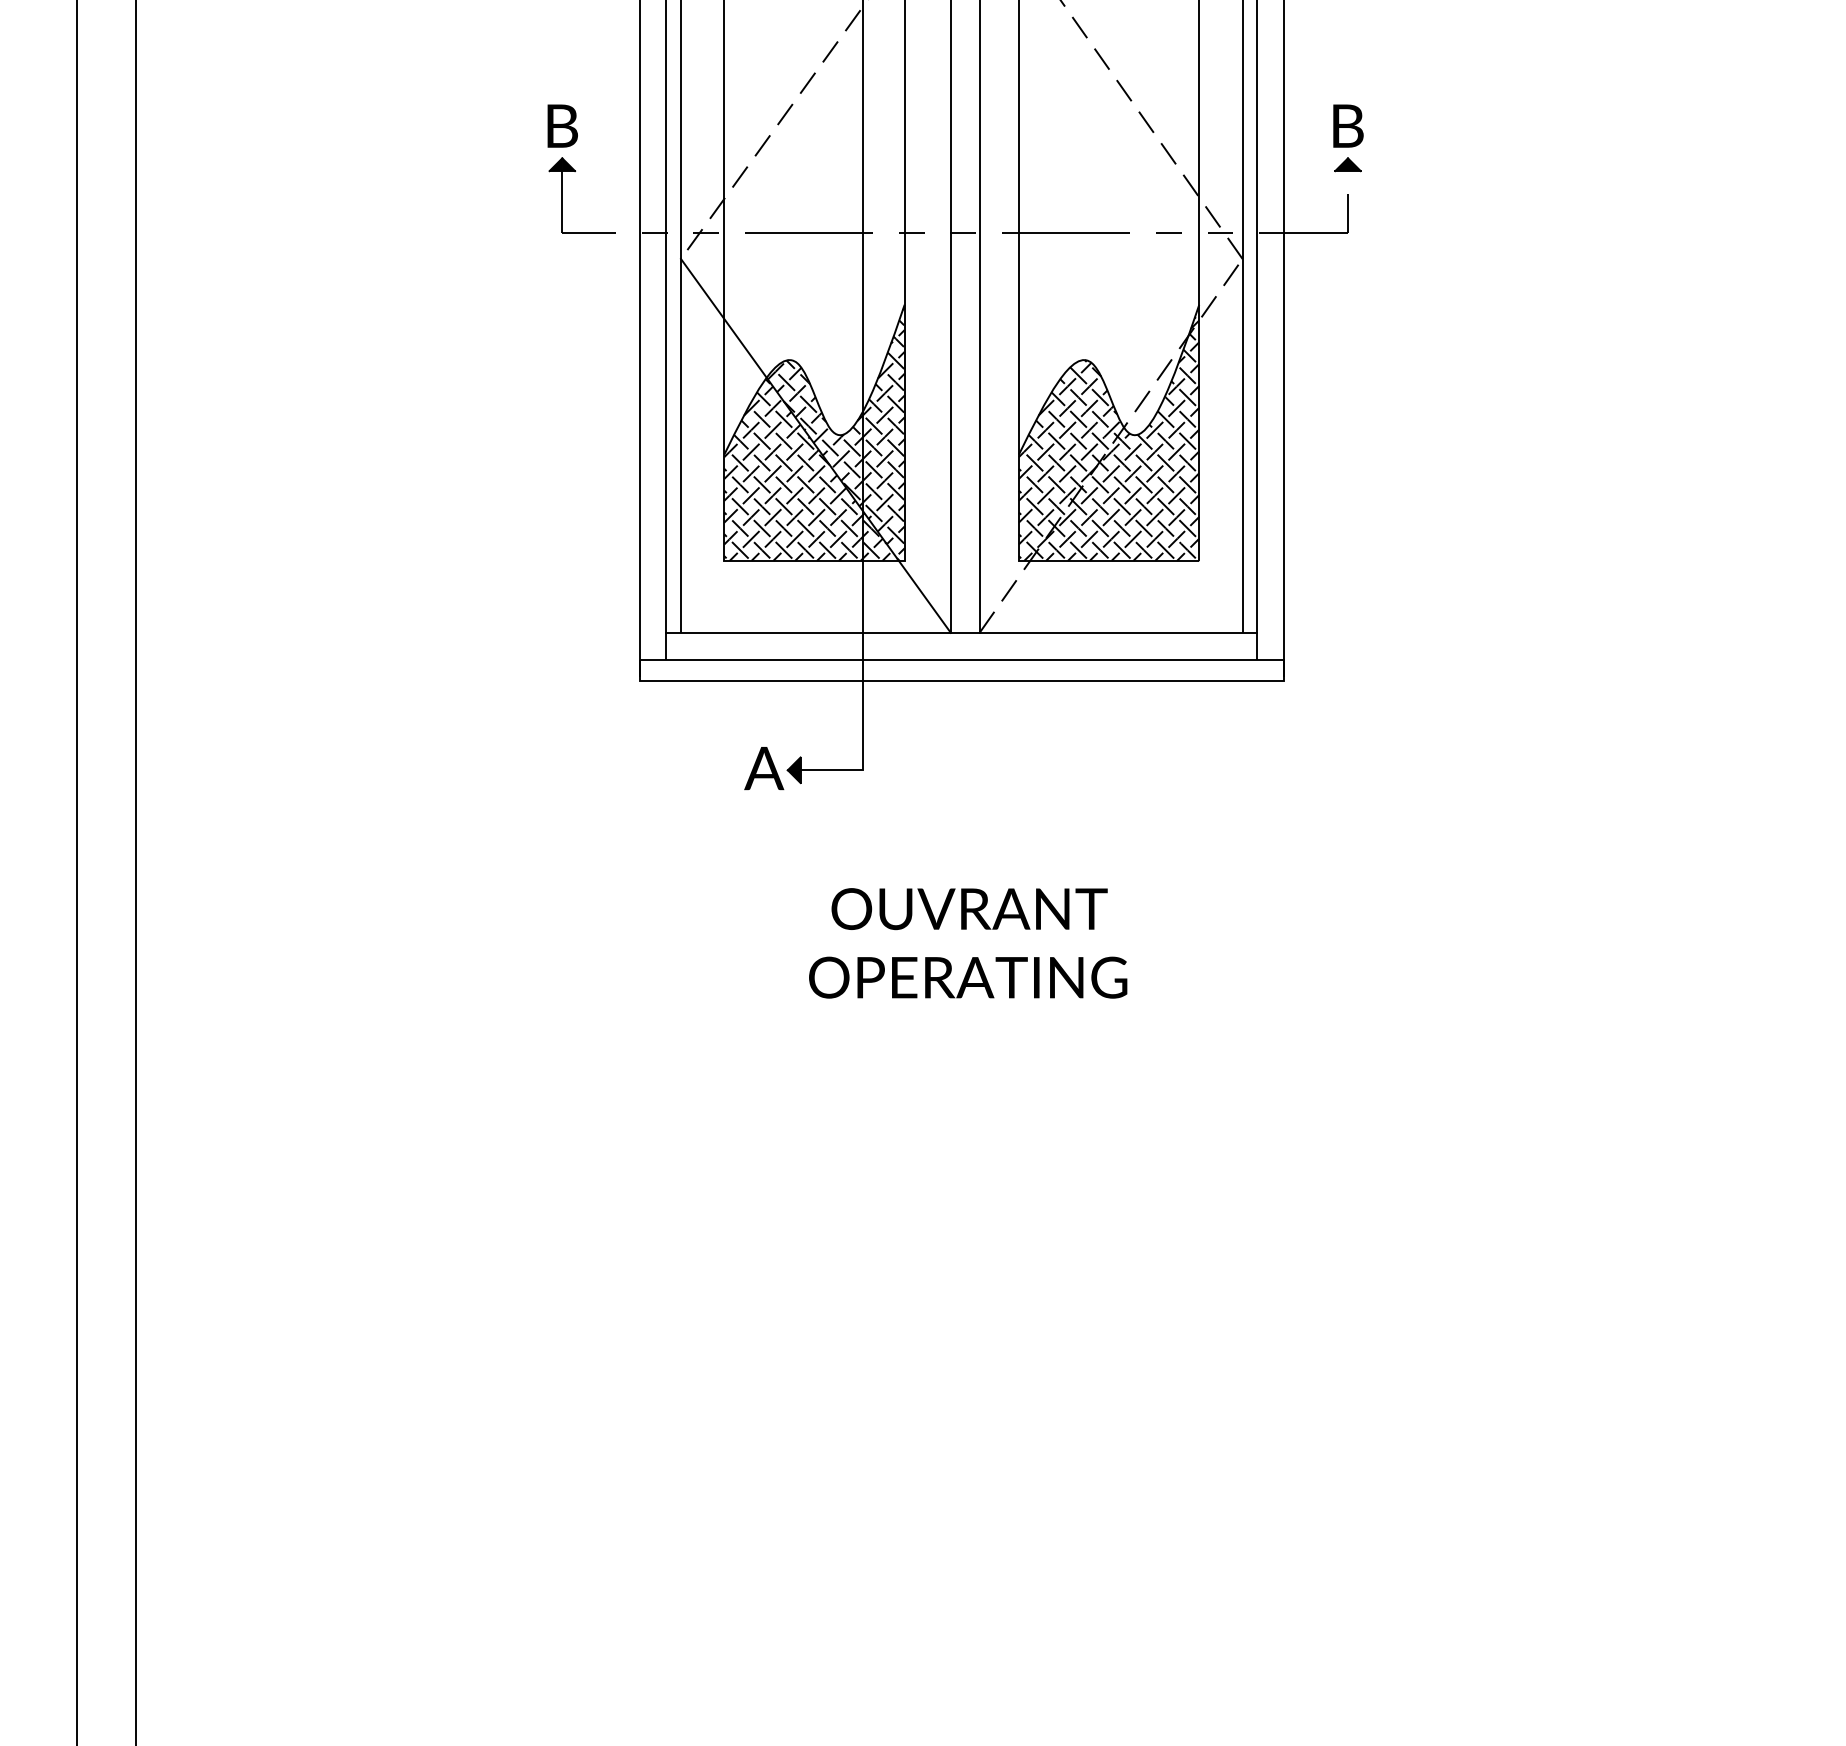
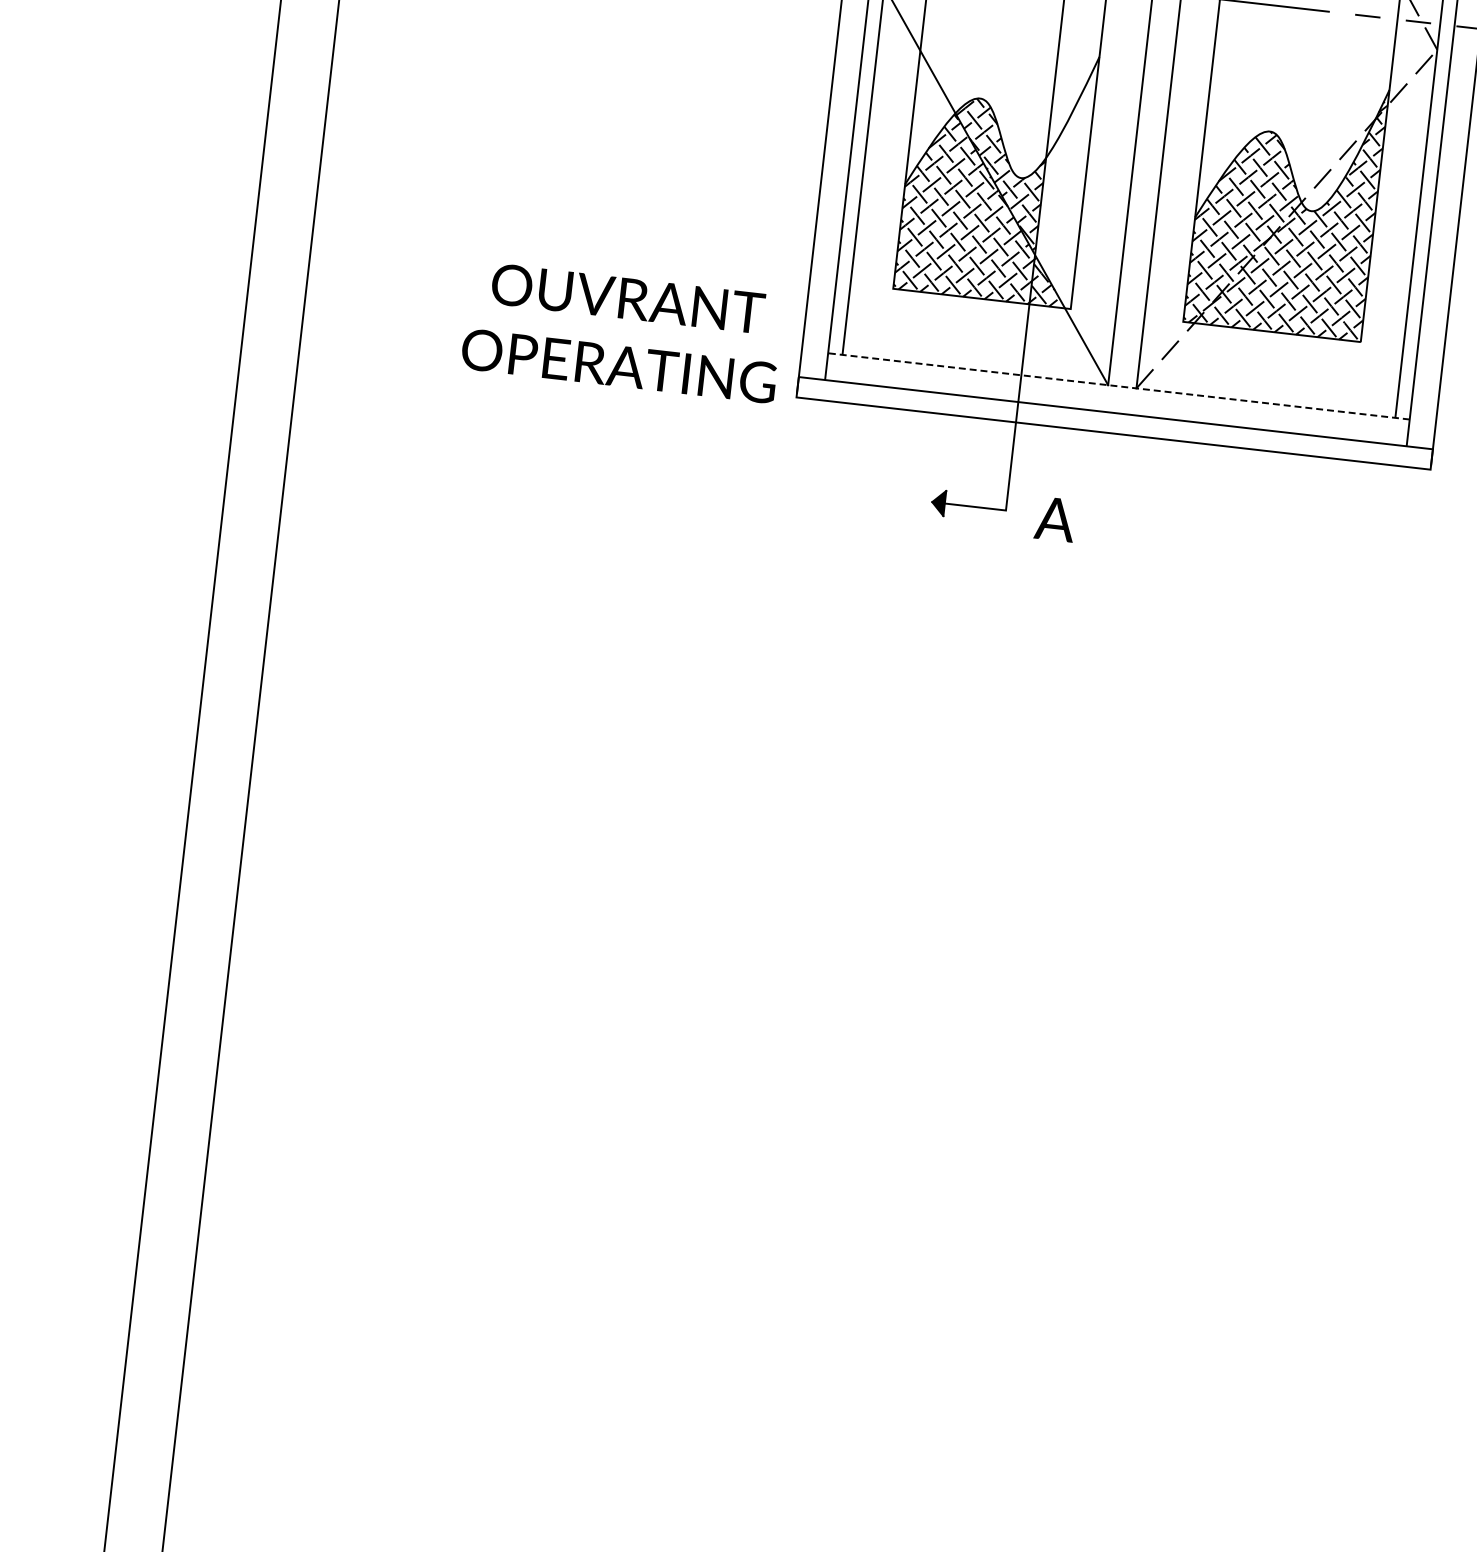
hatch: (883, 434) -> (1064, 182), removed
line: (961, 632) -> (1118, 385), solid -> dashed
text: (764, 768) -> (1055, 519), moved
text: (968, 943) -> (623, 332), moved

